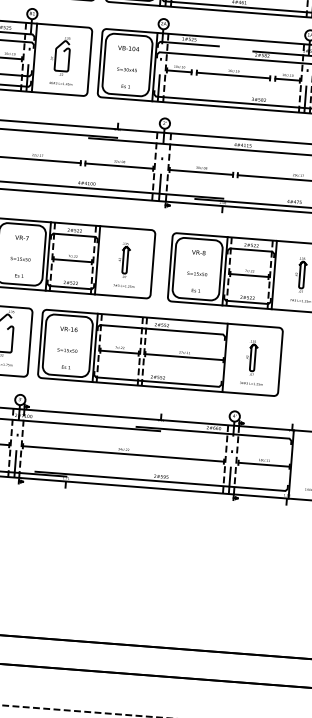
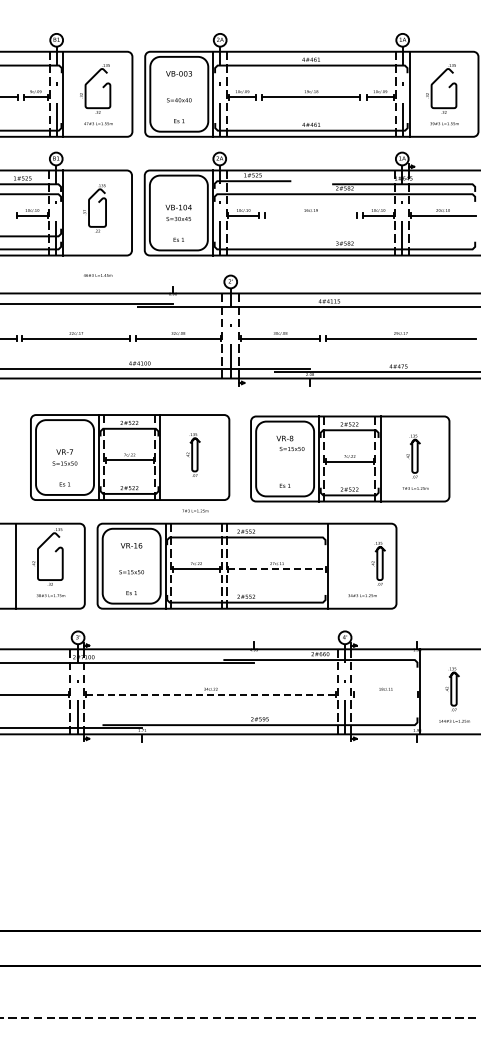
text: (128, 48) -> (178, 207), moved
line: (233, 75) -> (310, 215), removed
text: (61, 83) -> (98, 275), moved
text: (21, 237) -> (64, 451), moved
text: (196, 273) -> (291, 448), moved
text: (123, 285) -> (195, 510), moved
line: (184, 357) -> (277, 569), solid -> dashed
part: (251, 357) -> (378, 563), moved
line: (123, 453) -> (211, 694), solid -> dashed
line: (263, 464) -> (385, 694), removed

